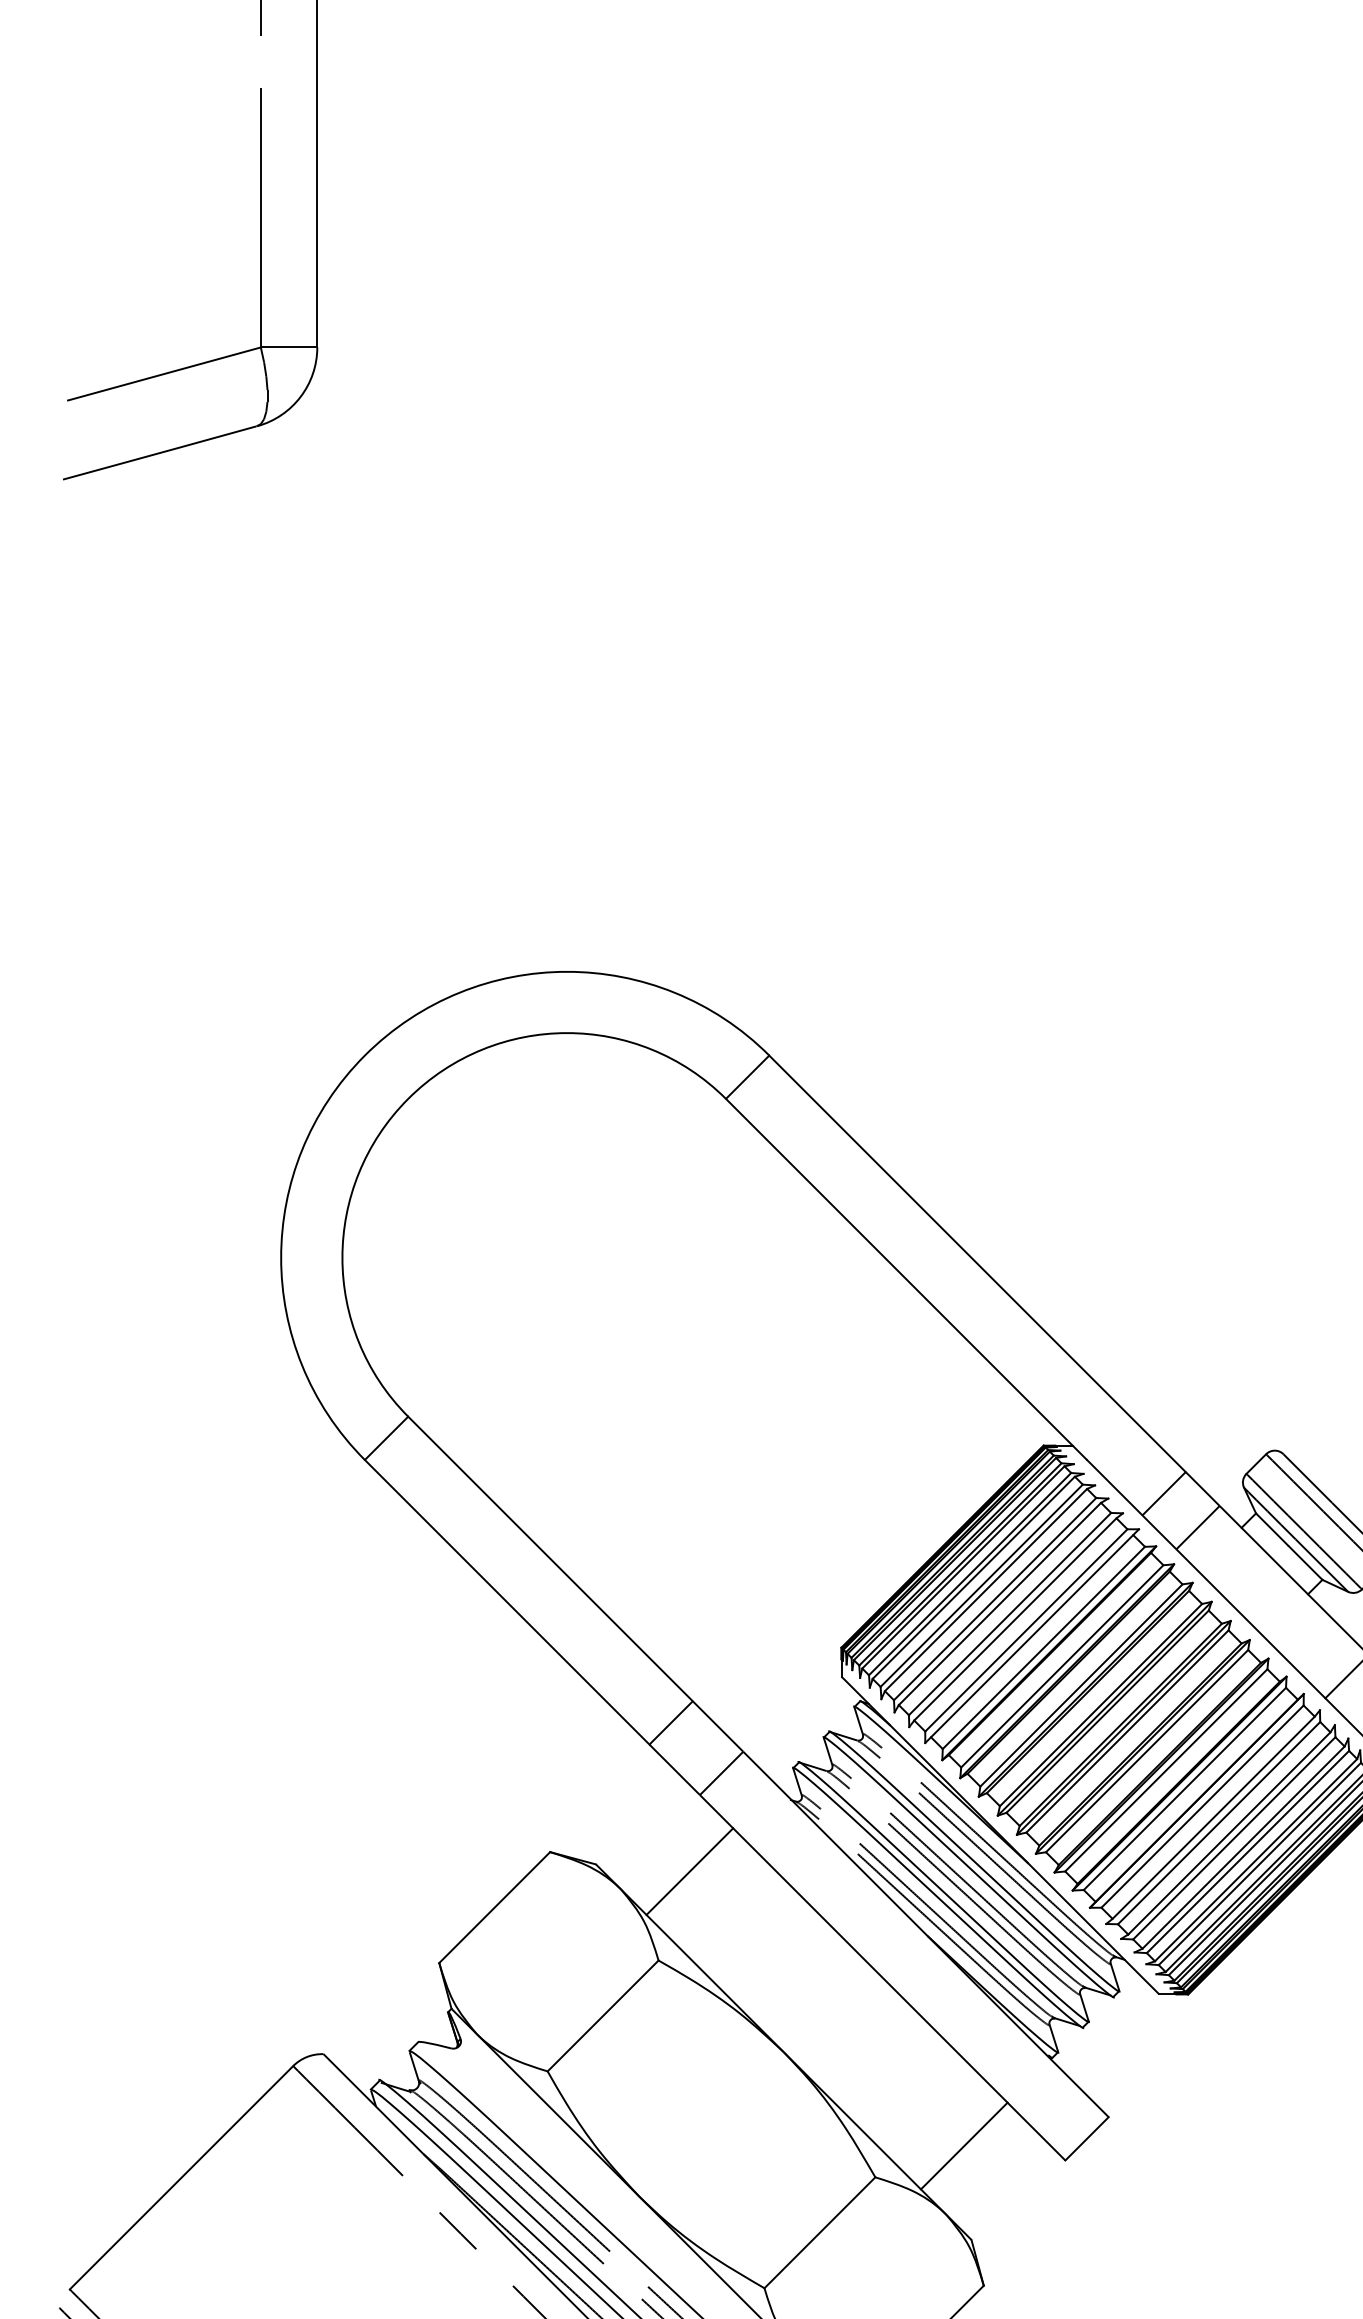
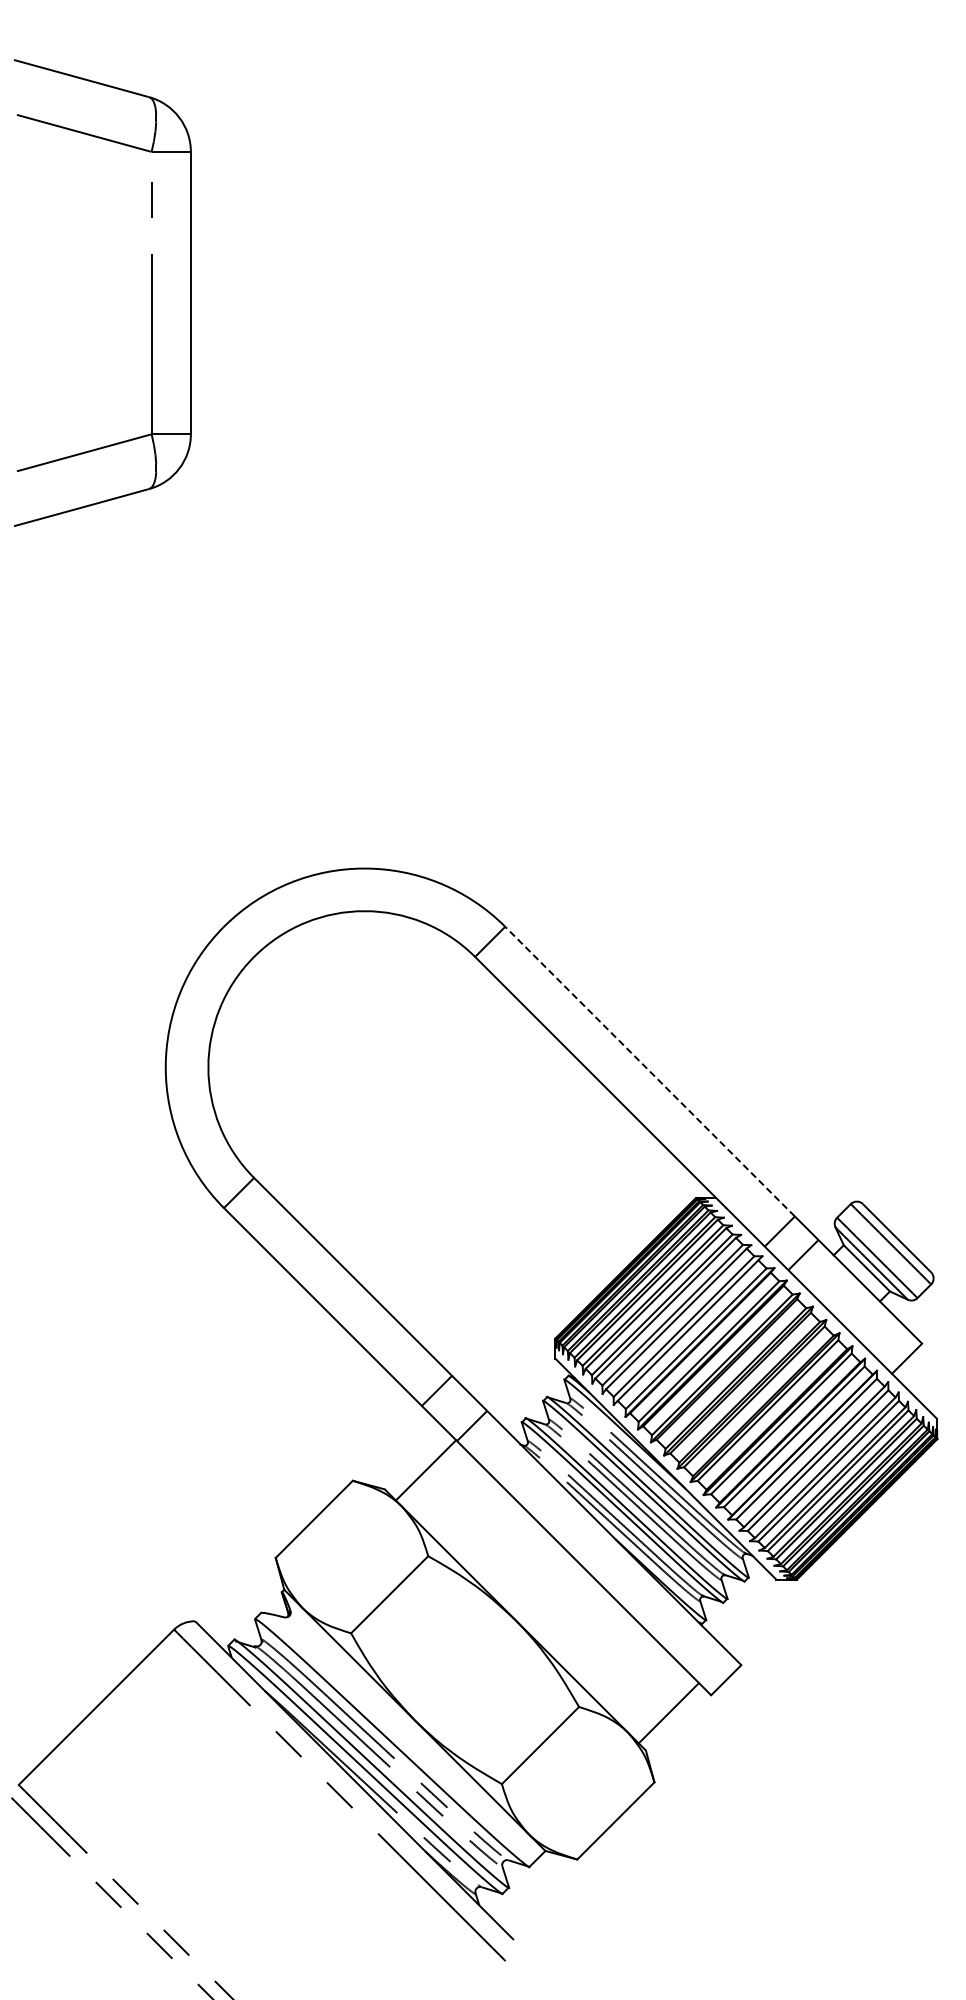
line: (978, 1263) -> (650, 1071), solid -> dashed
line: (689, 1871) -> (425, 1470), moved
line: (963, 2146) -> (668, 1713), moved

